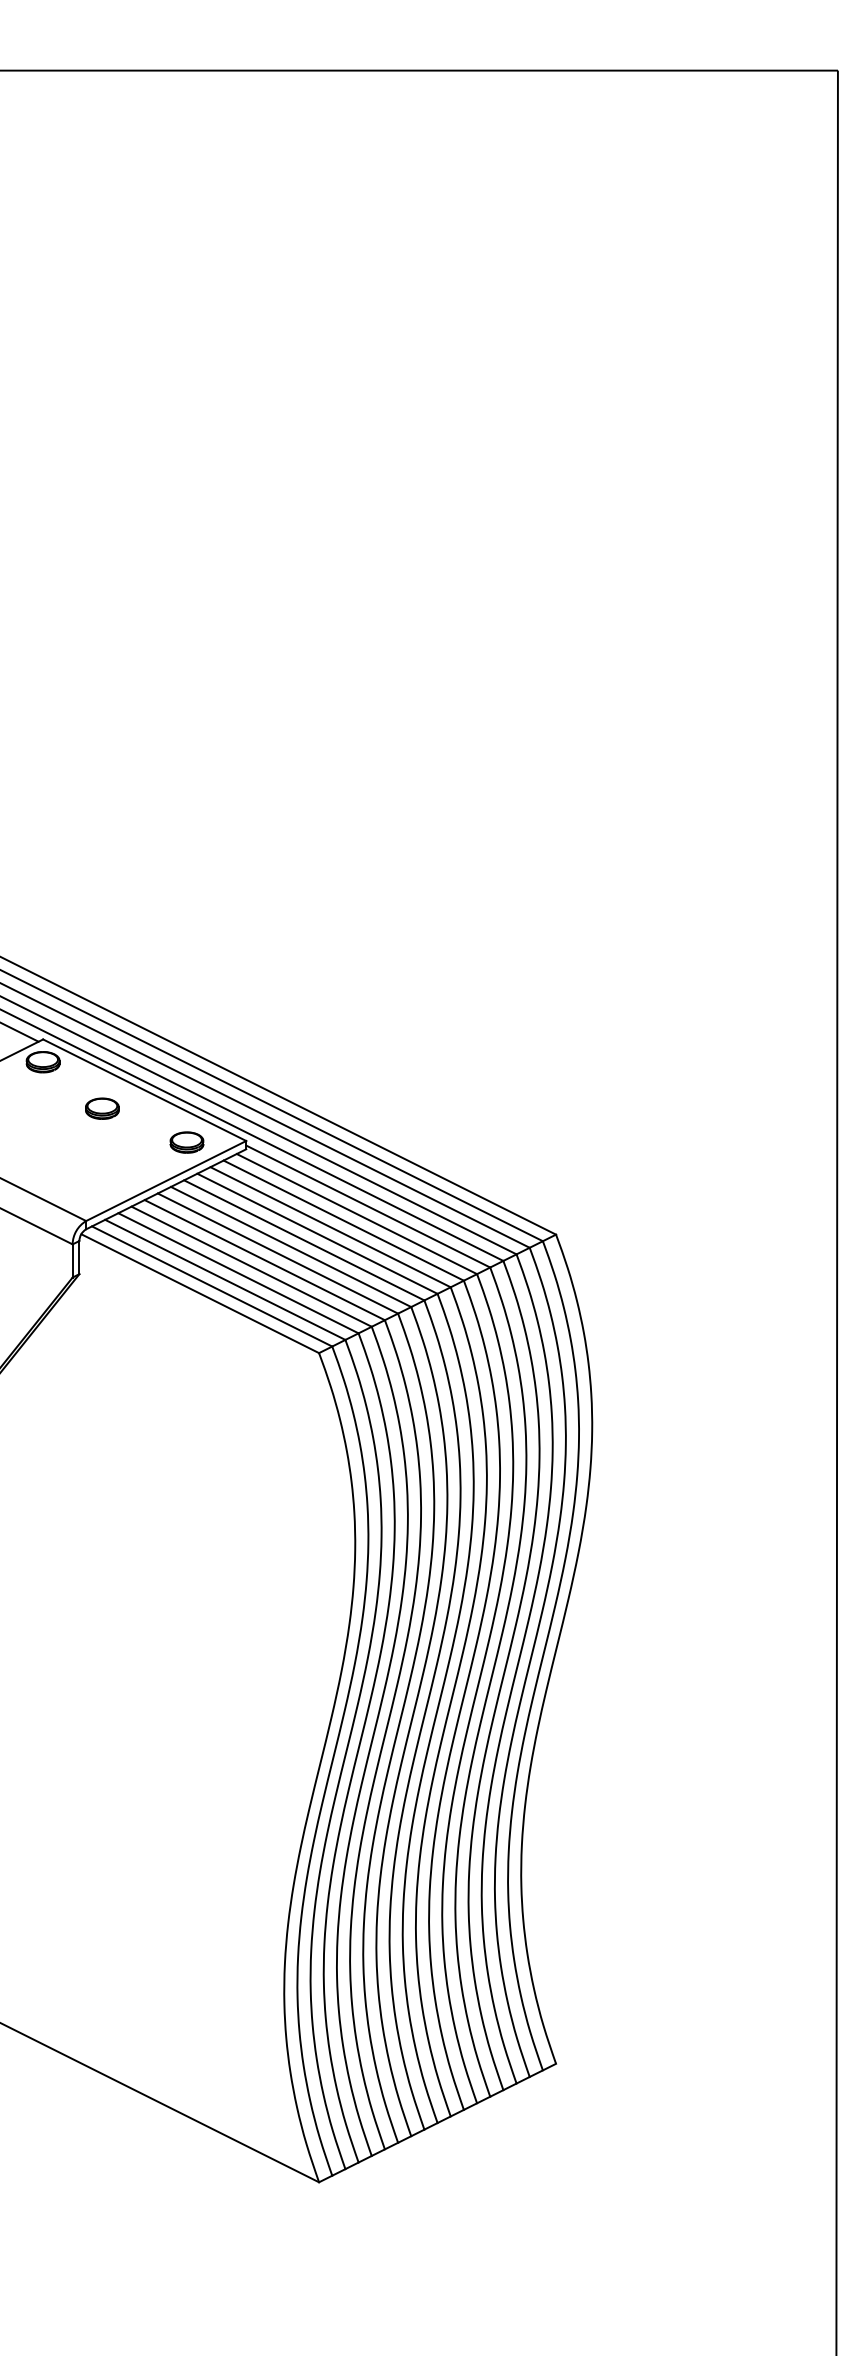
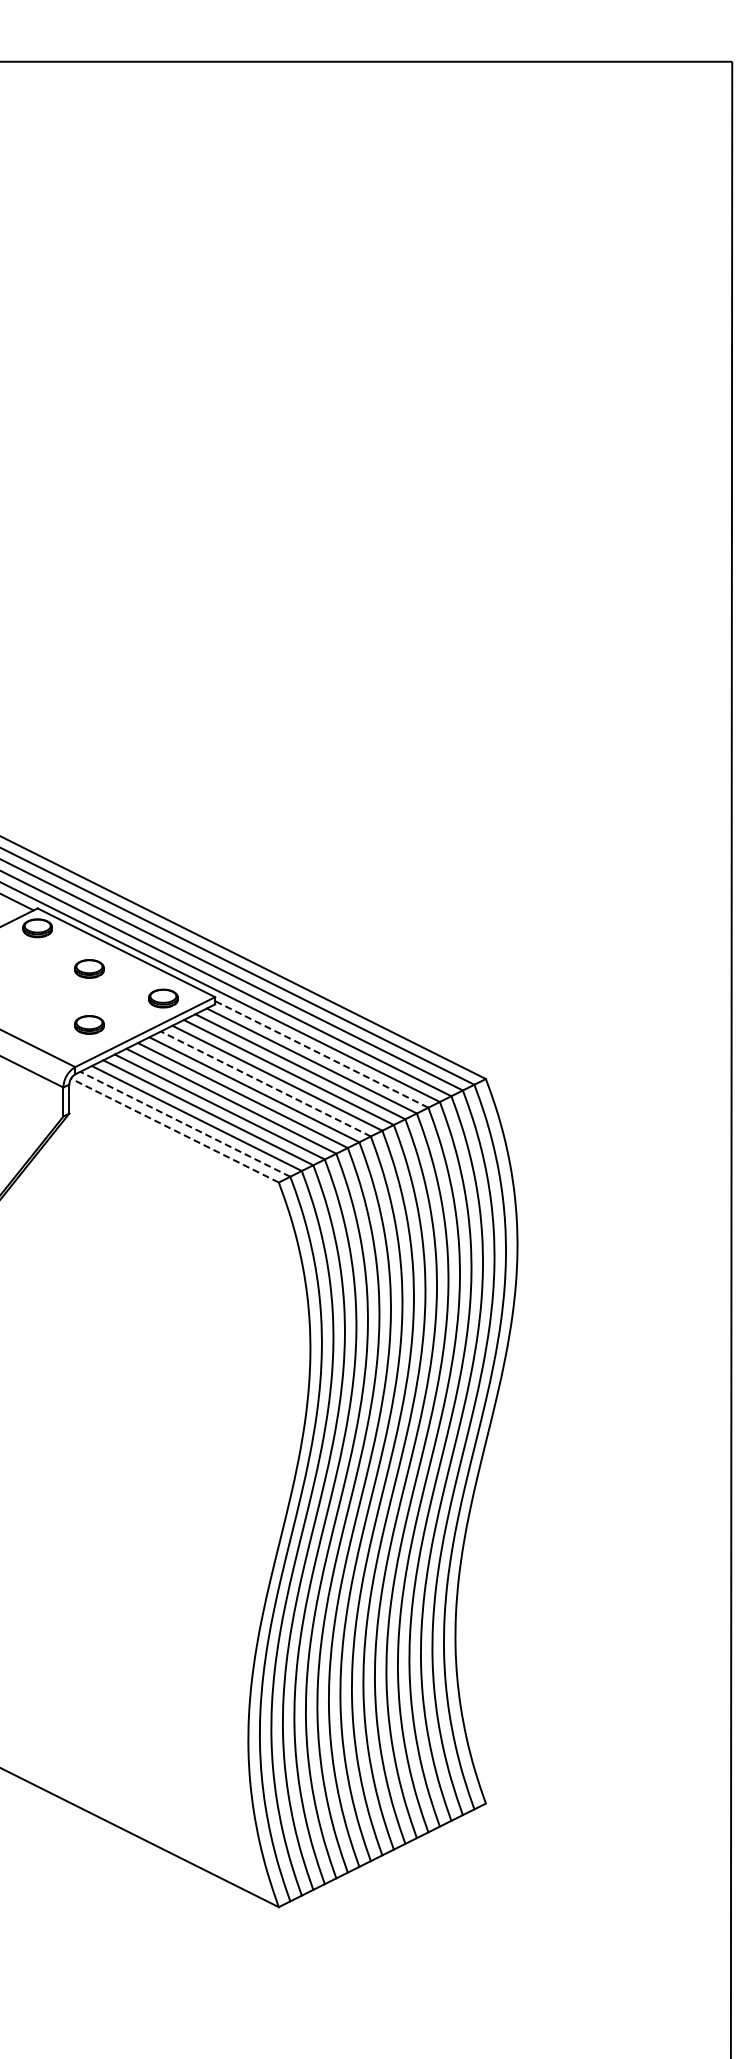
part: (102, 1172) -> (89, 1024), added
line: (367, 1206) -> (321, 1054), solid -> dashed
line: (303, 1239) -> (265, 1083), solid -> dashed
line: (211, 1286) -> (184, 1124), solid -> dashed
line: (199, 1293) -> (174, 1130), solid -> dashed

